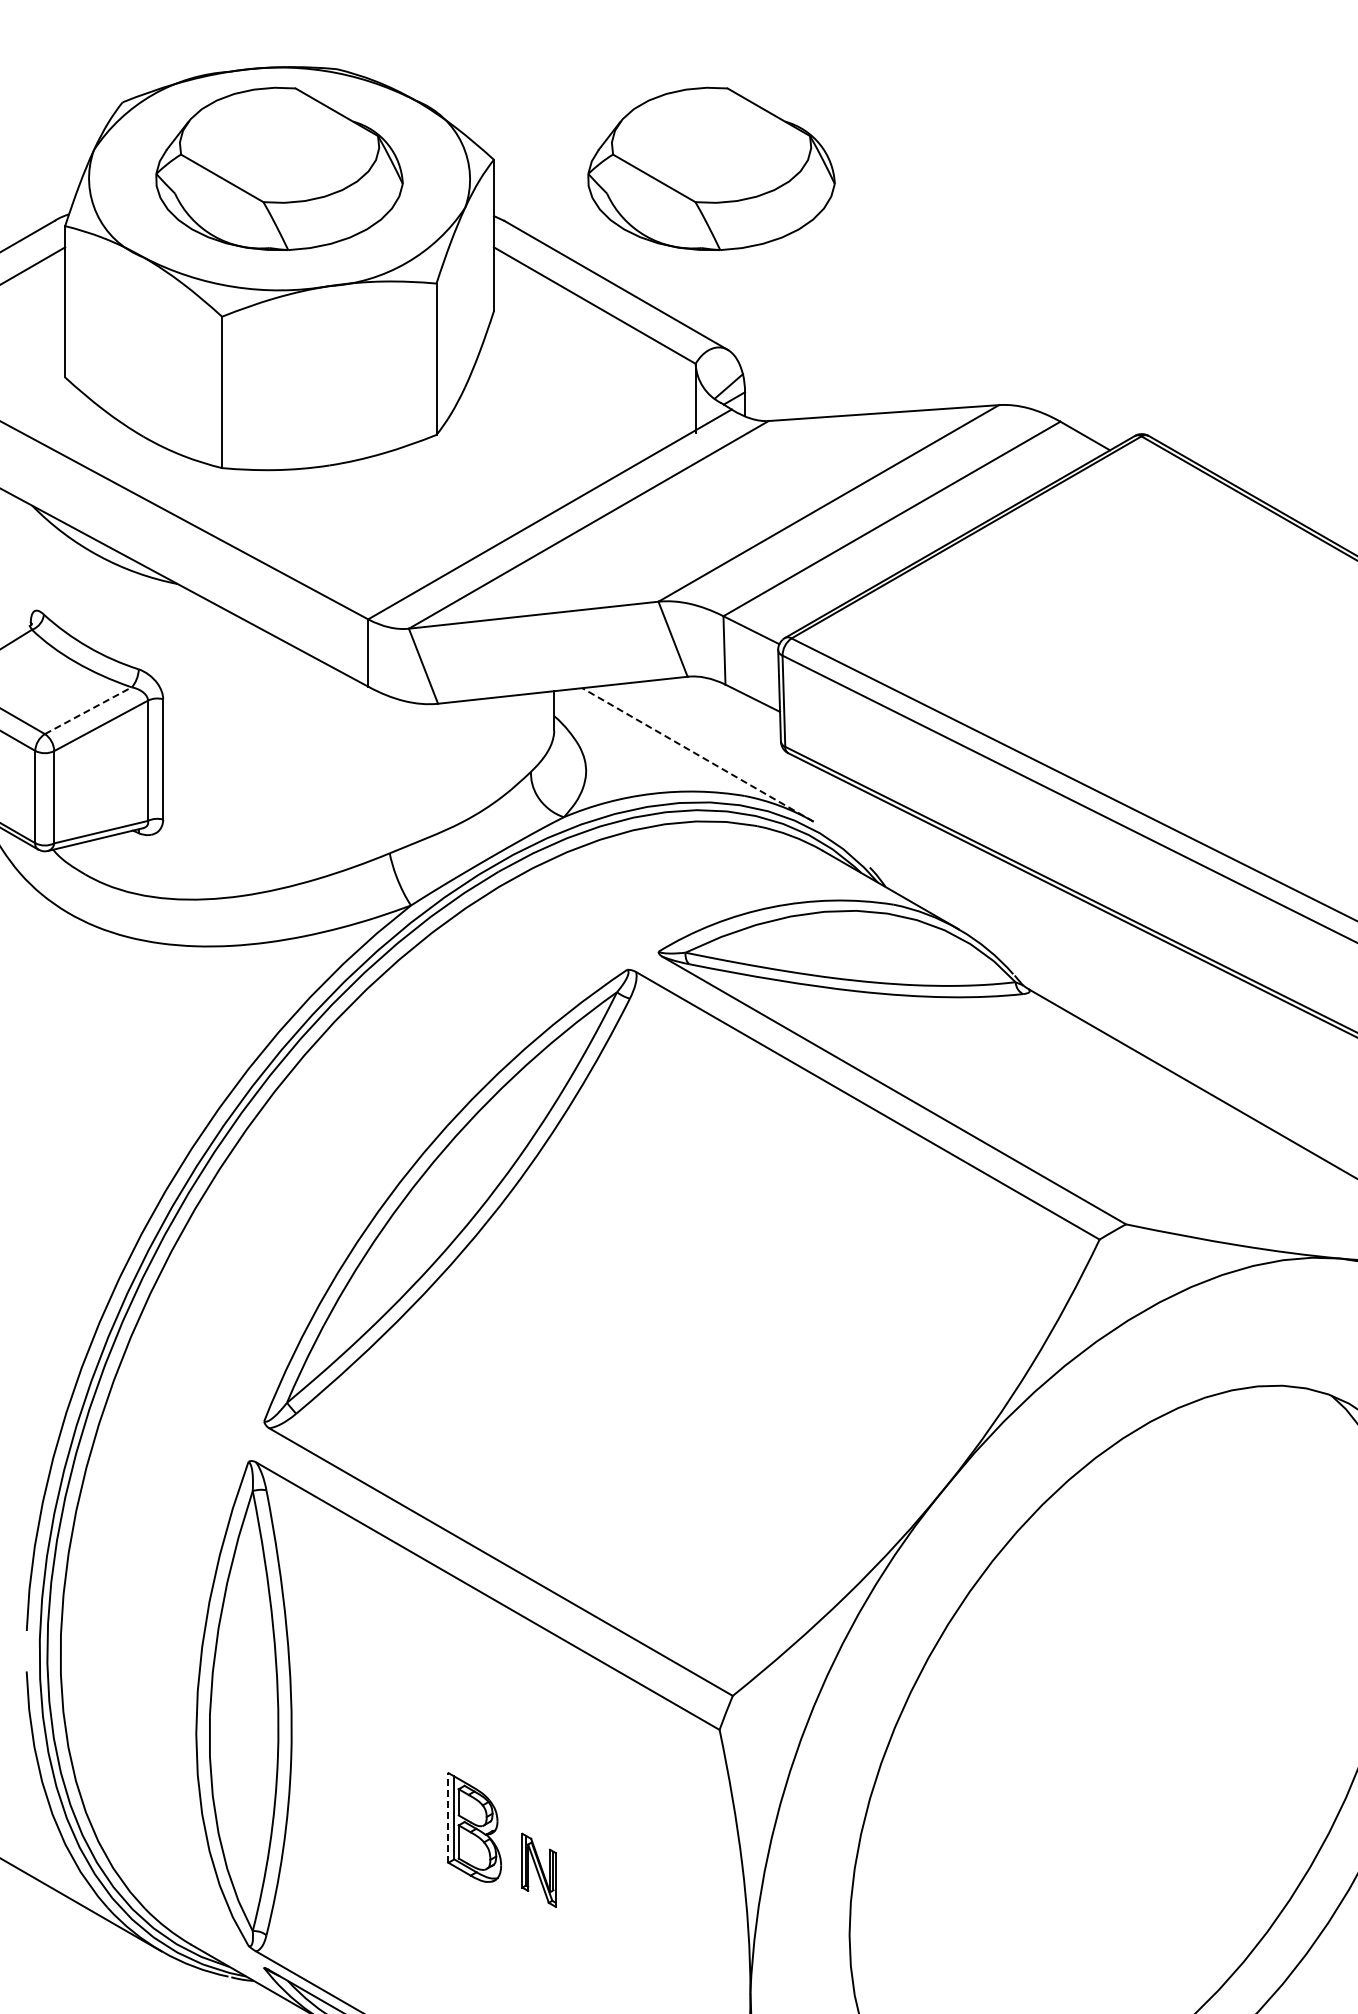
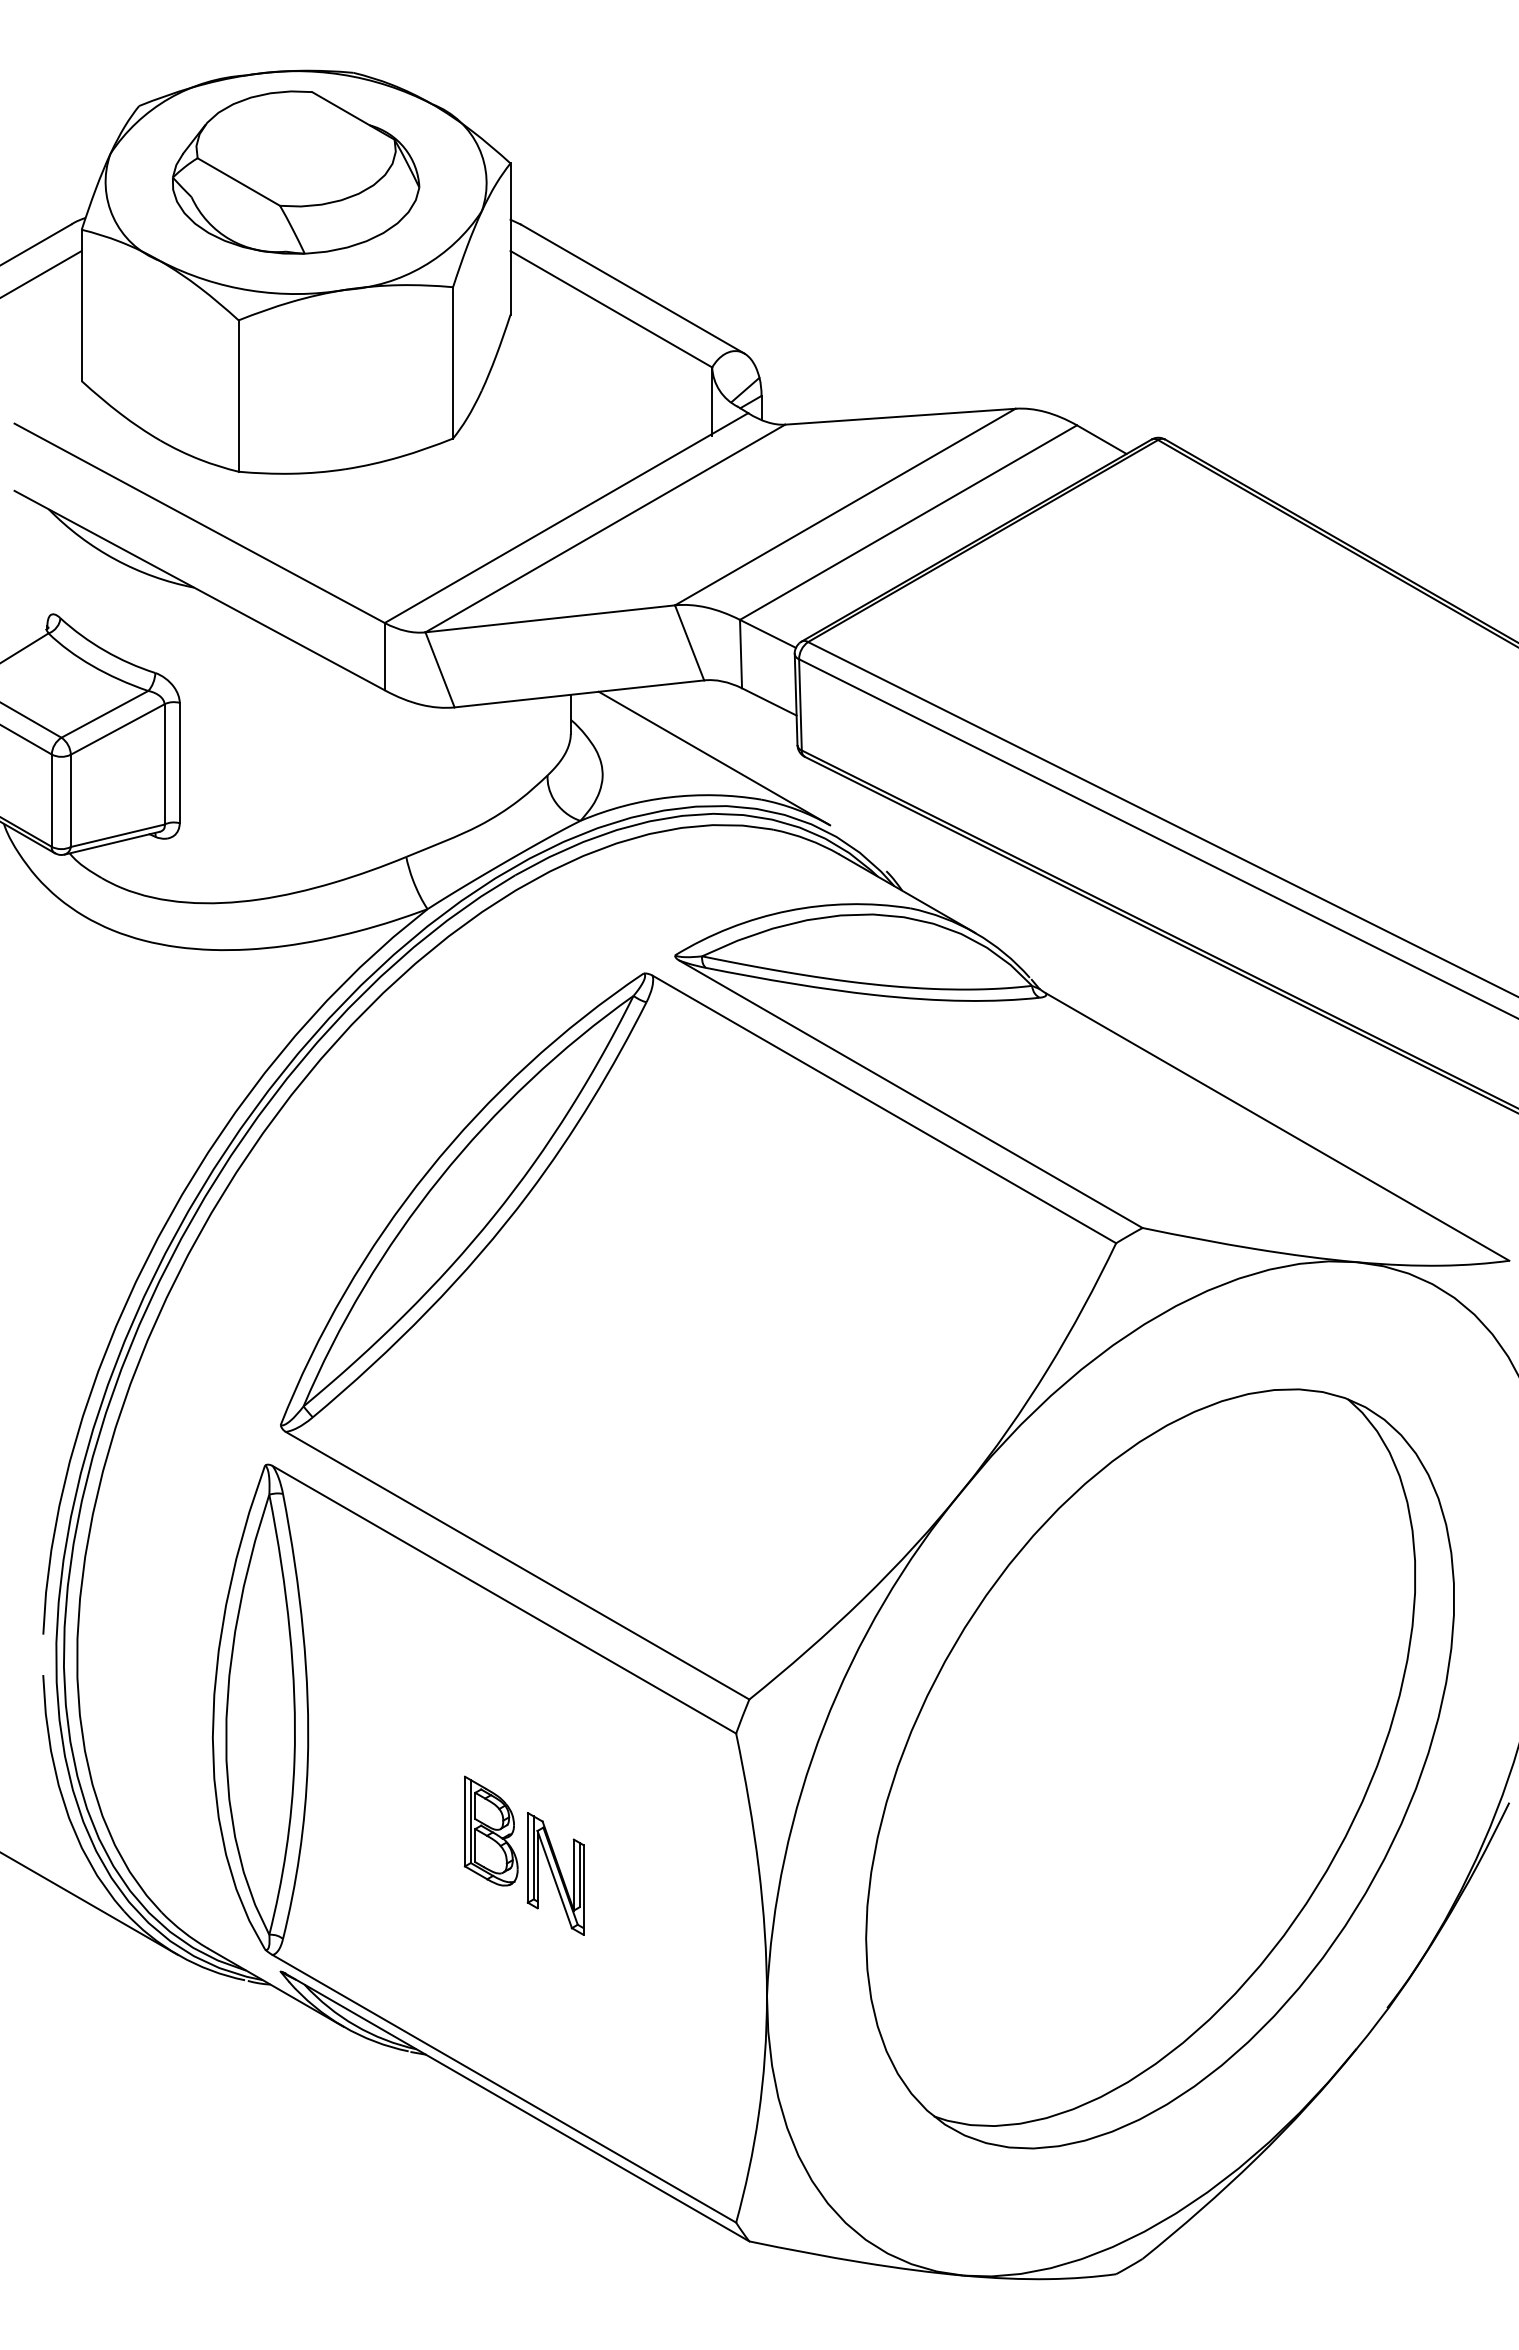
part: (711, 168) -> (728, 172), removed
line: (88, 710) -> (105, 714), dashed -> solid
line: (697, 754) -> (714, 758), dashed -> solid
line: (448, 1817) -> (465, 1821), dashed -> solid
part: (538, 1869) -> (555, 1873), size x1.67

